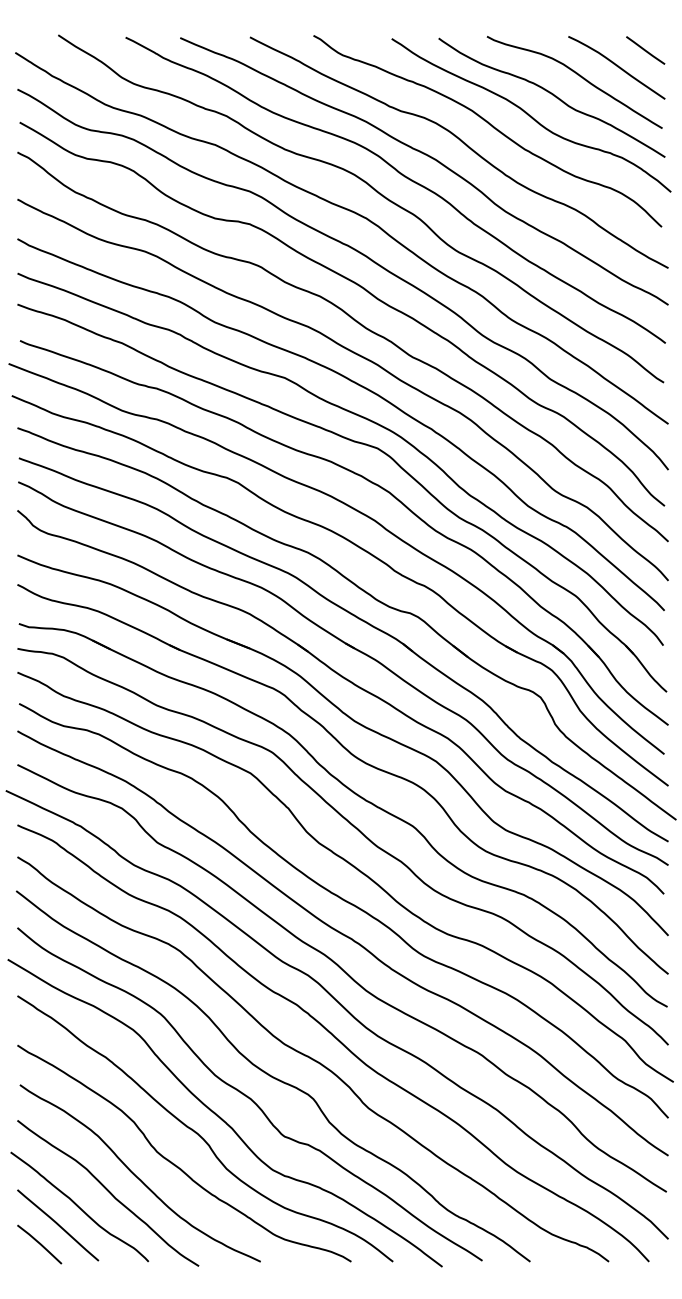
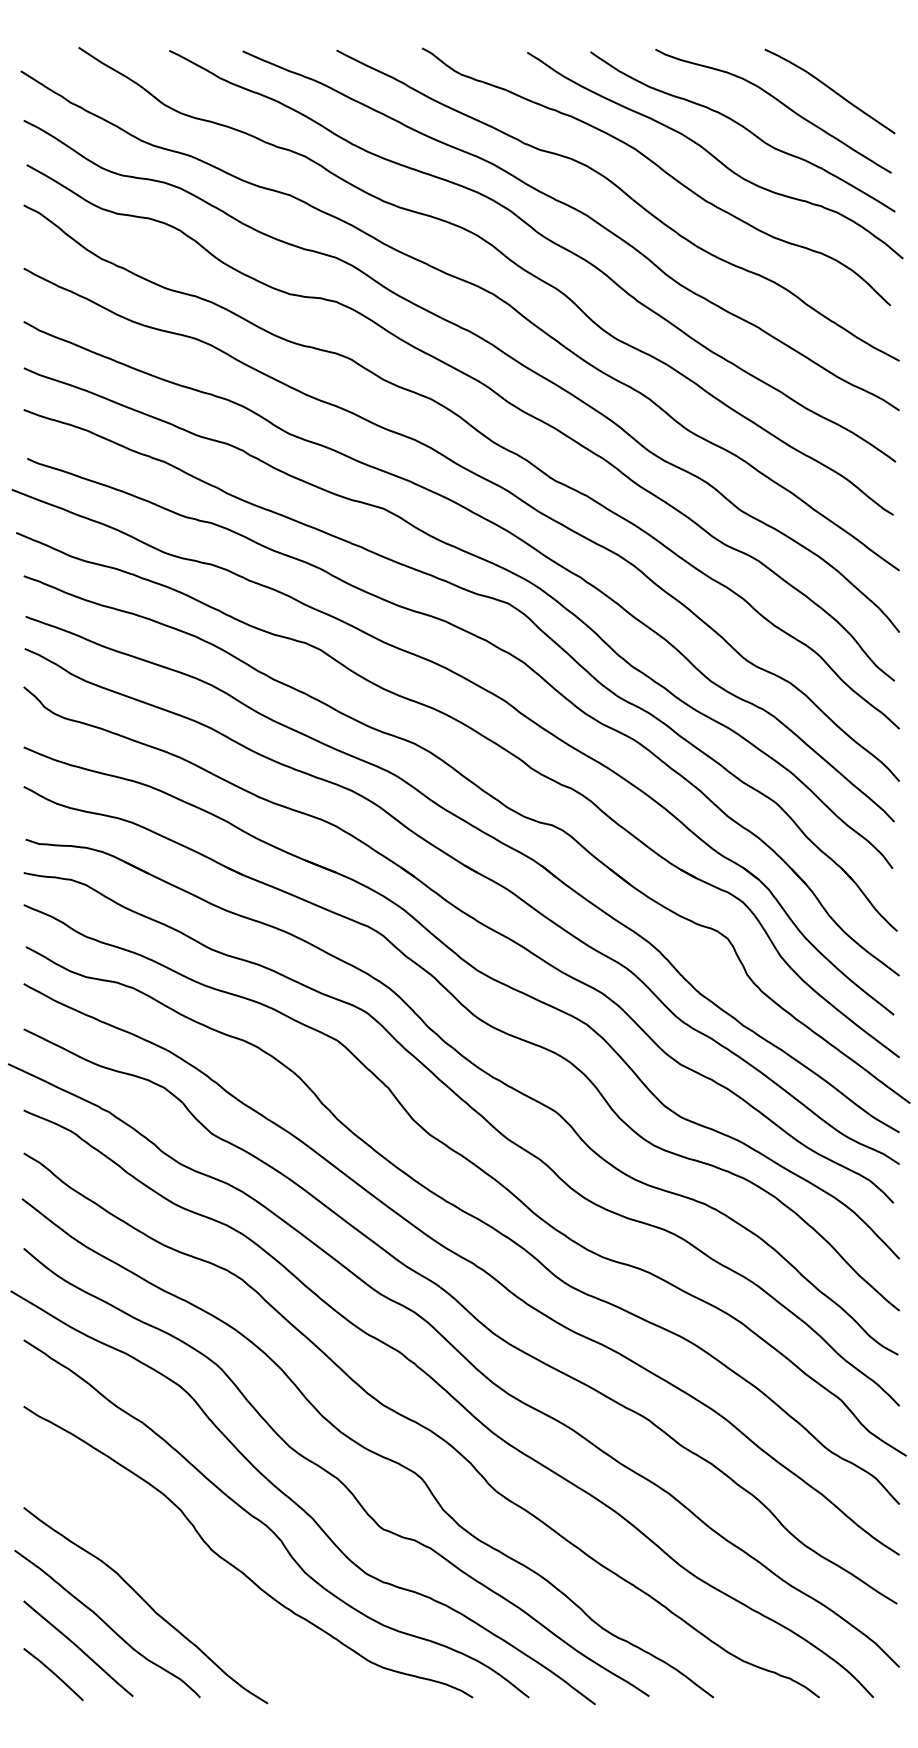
line: (645, 50) -> (868, 68), removed
curve: (136, 1175) -> (183, 1581), removed

